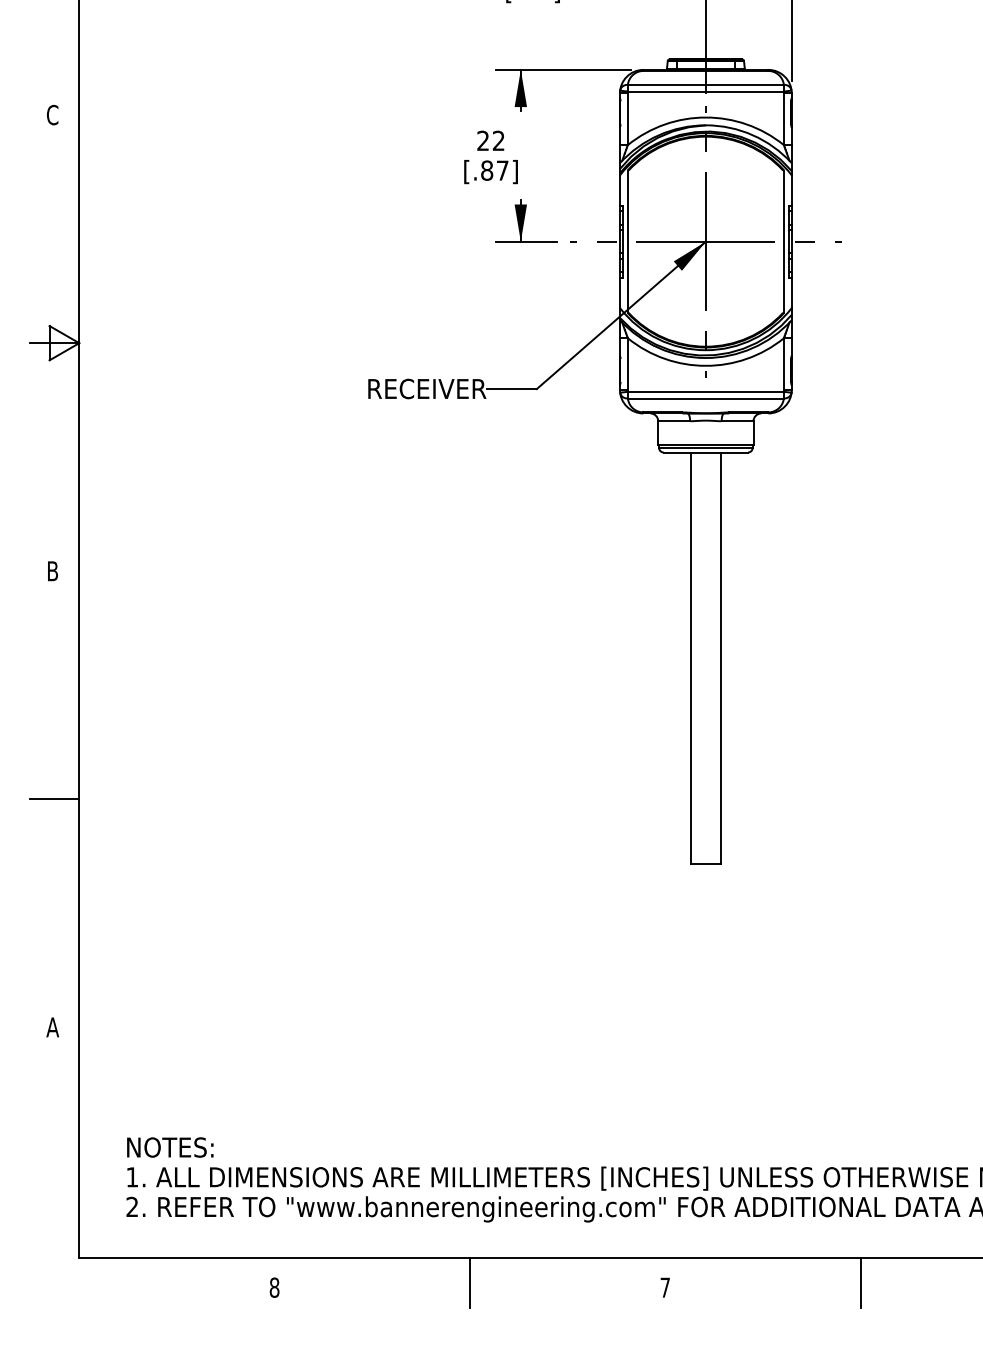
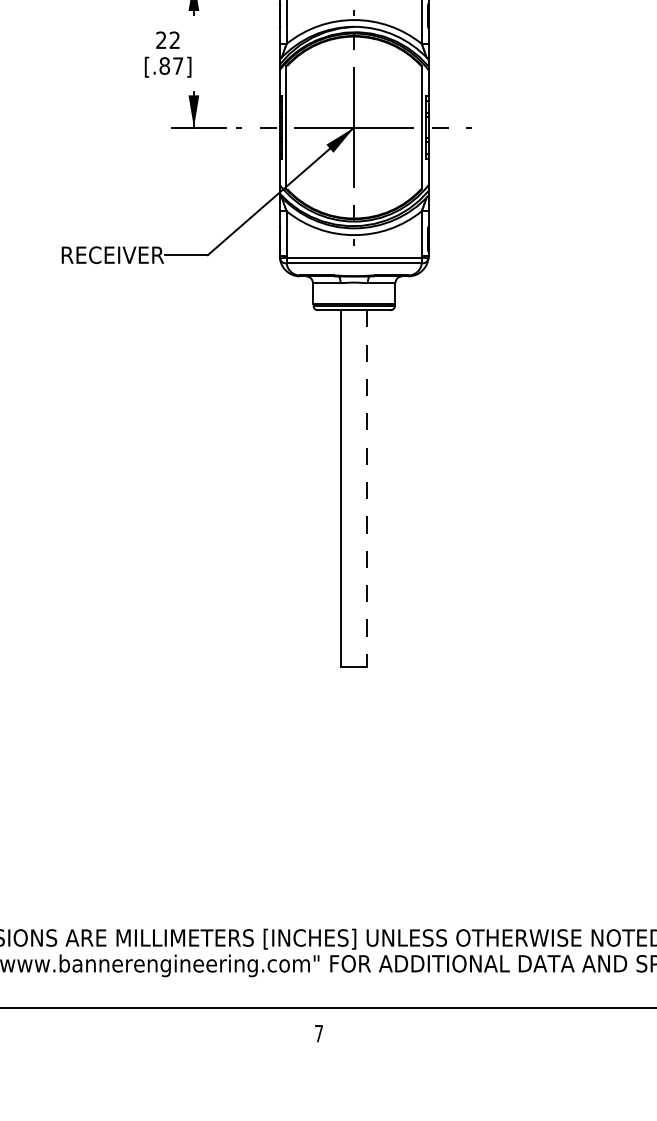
line: (720, 658) -> (366, 488), solid -> dashed
line: (470, 1282) -> (150, 1029), removed
line: (860, 1282) -> (488, 1029), removed

